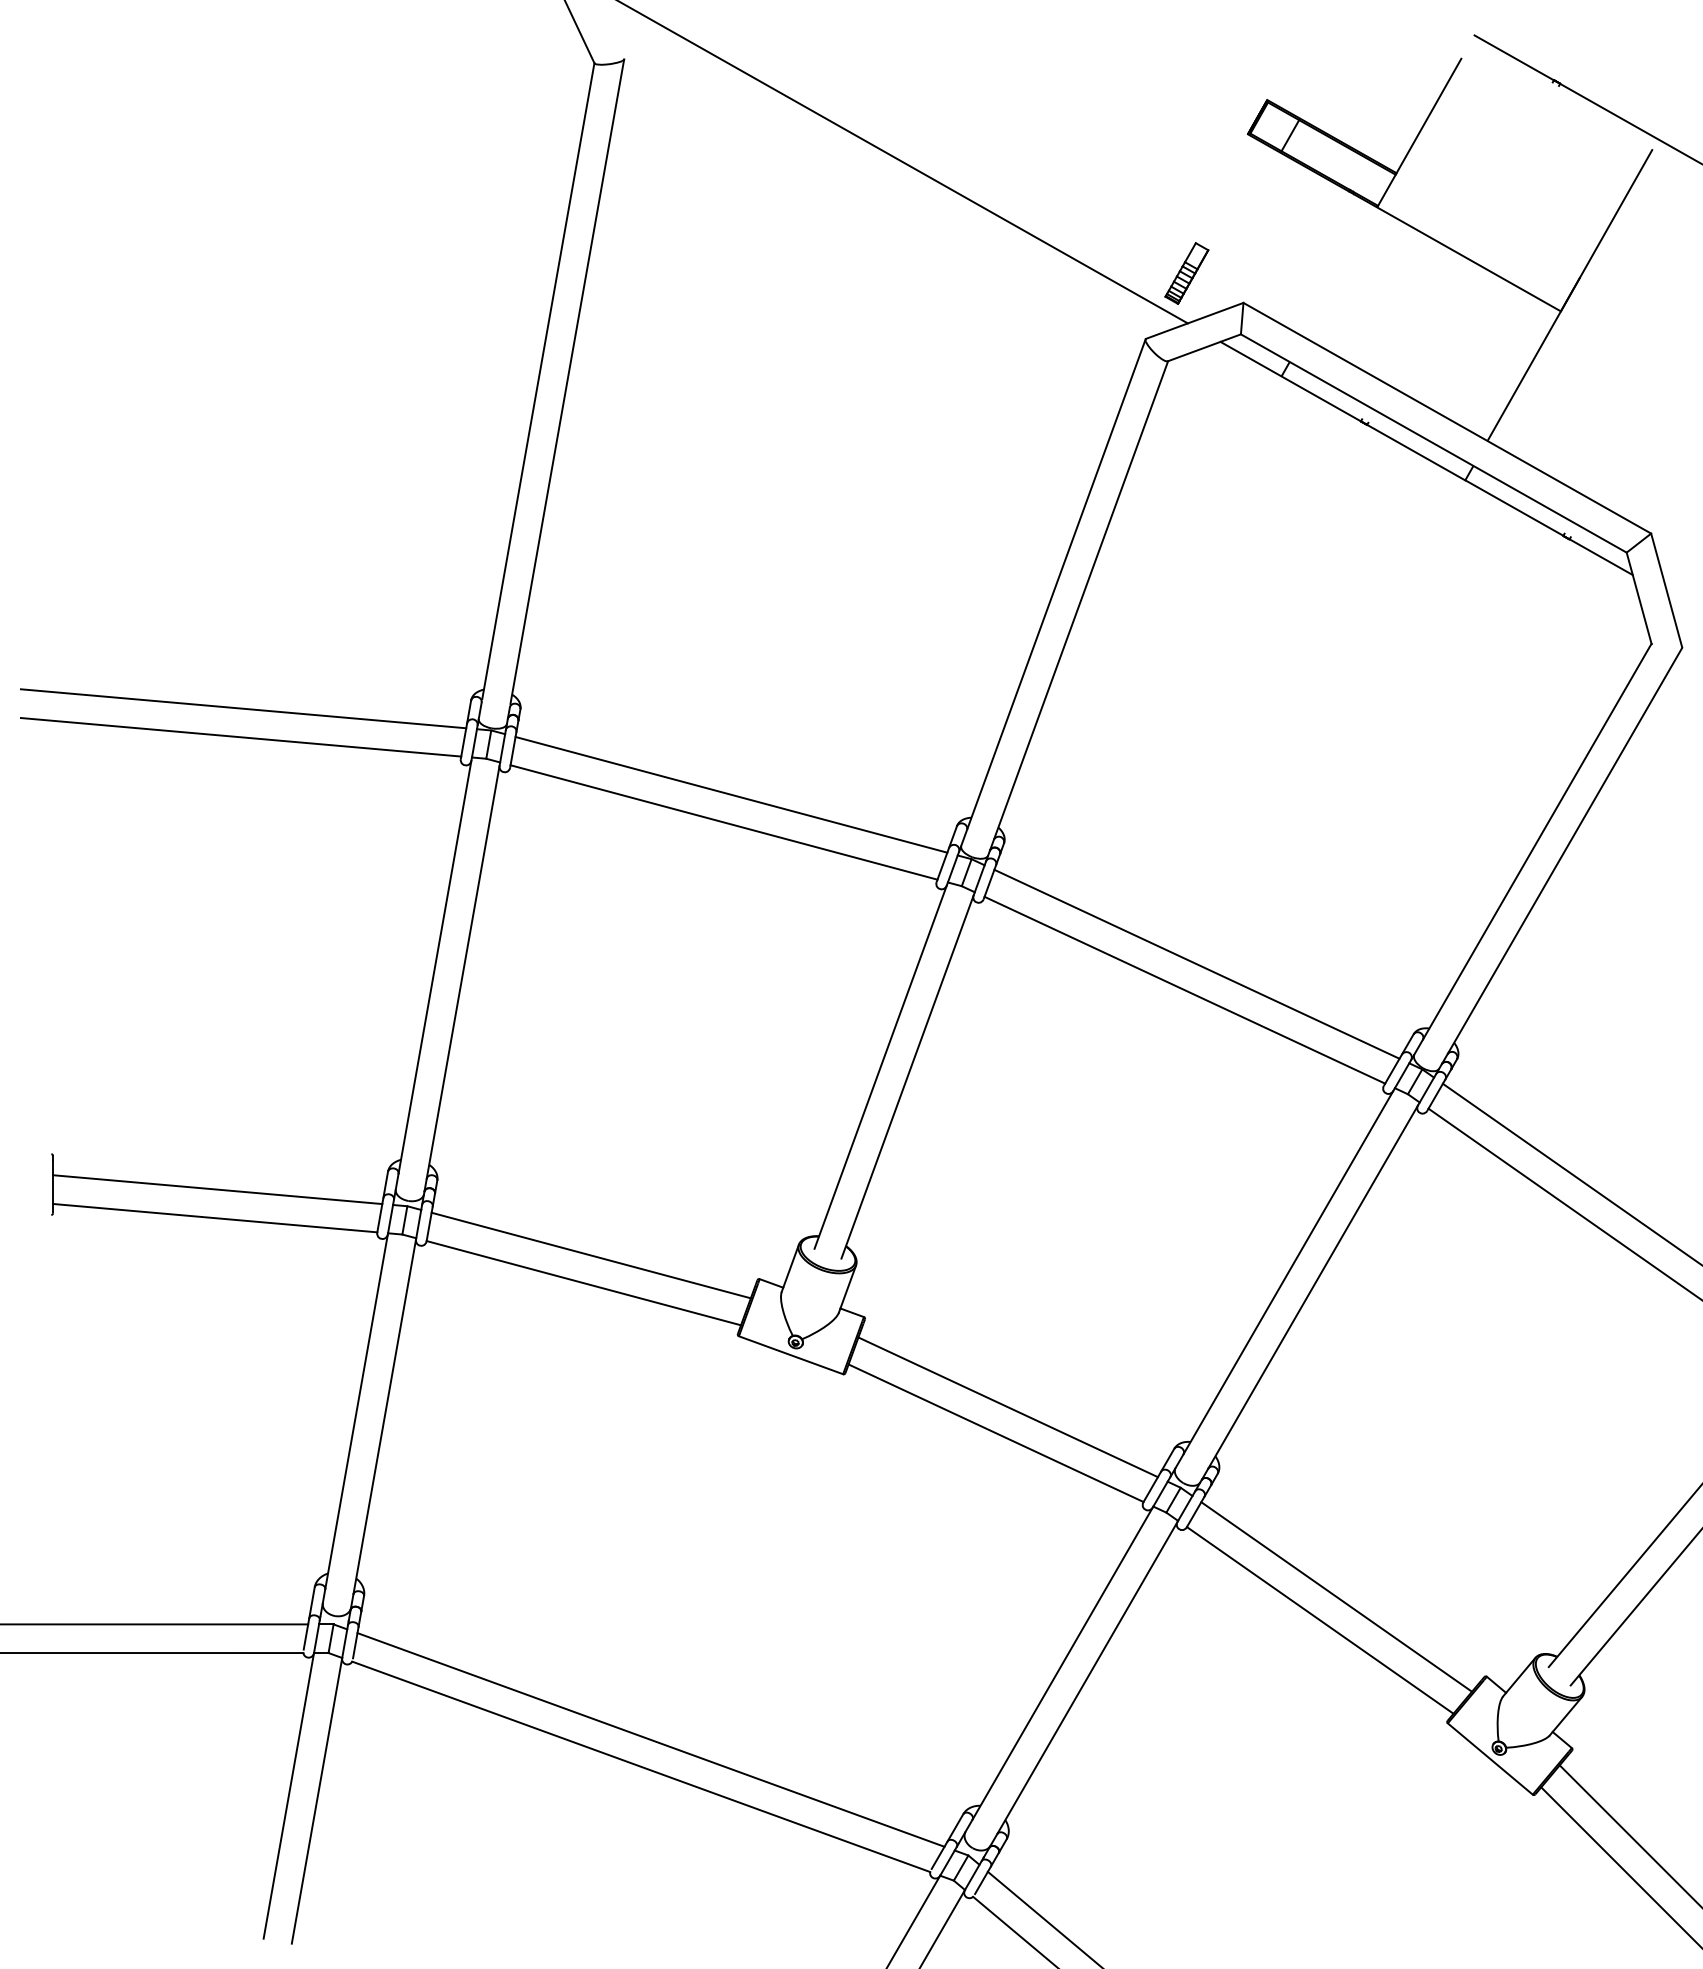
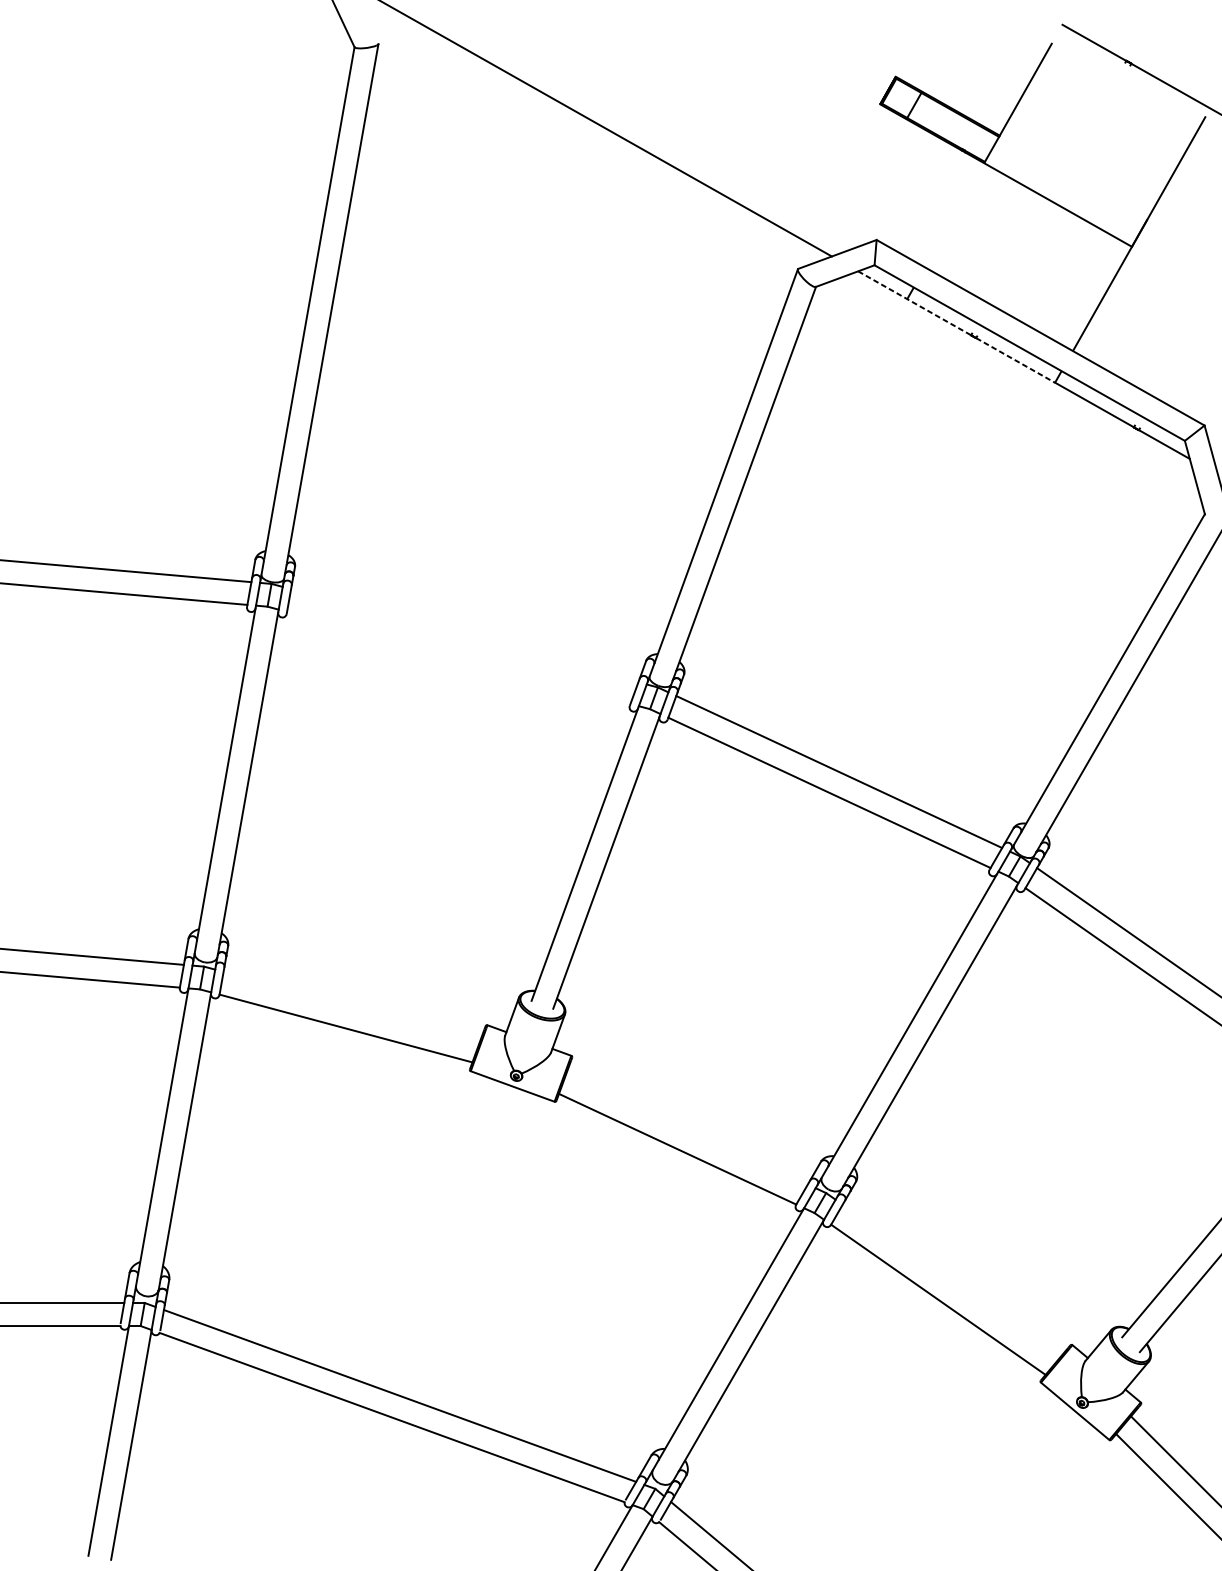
part: (1186, 273) -> (830, 216), removed
line: (1290, 381) -> (914, 303), solid -> dashed
line: (1416, 452) -> (1015, 360), solid -> dashed
line: (731, 794) -> (464, 635), removed
line: (723, 822) -> (458, 657), removed
line: (590, 1255) -> (351, 1006), removed
line: (1007, 1407) -> (686, 1128), removed
line: (1336, 1596) -> (951, 1280), removed

